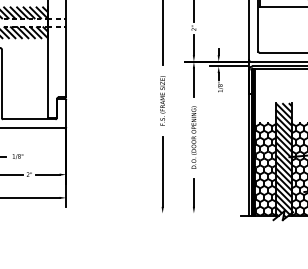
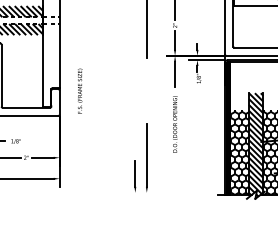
text: (162, 100) -> (79, 90), moved
line: (193, 195) -> (134, 176), moved

